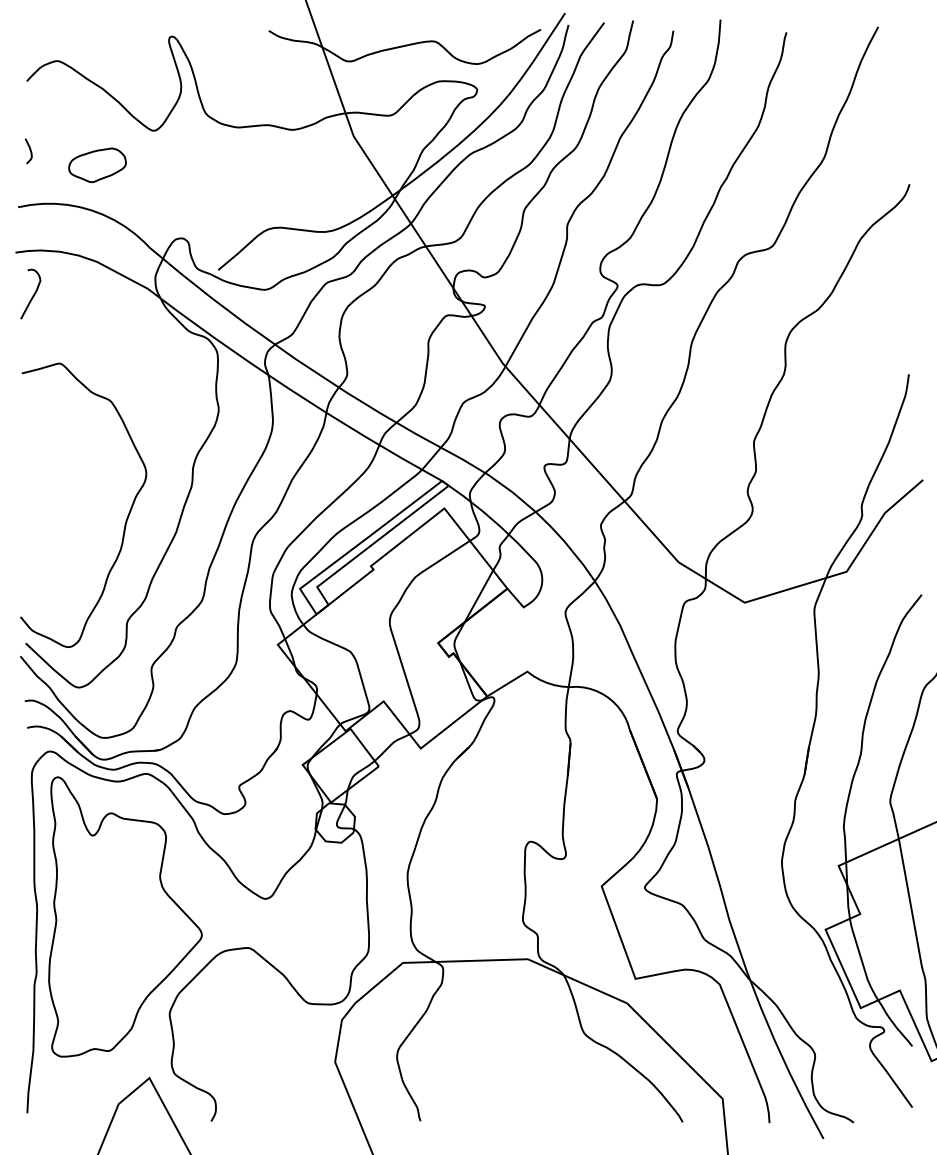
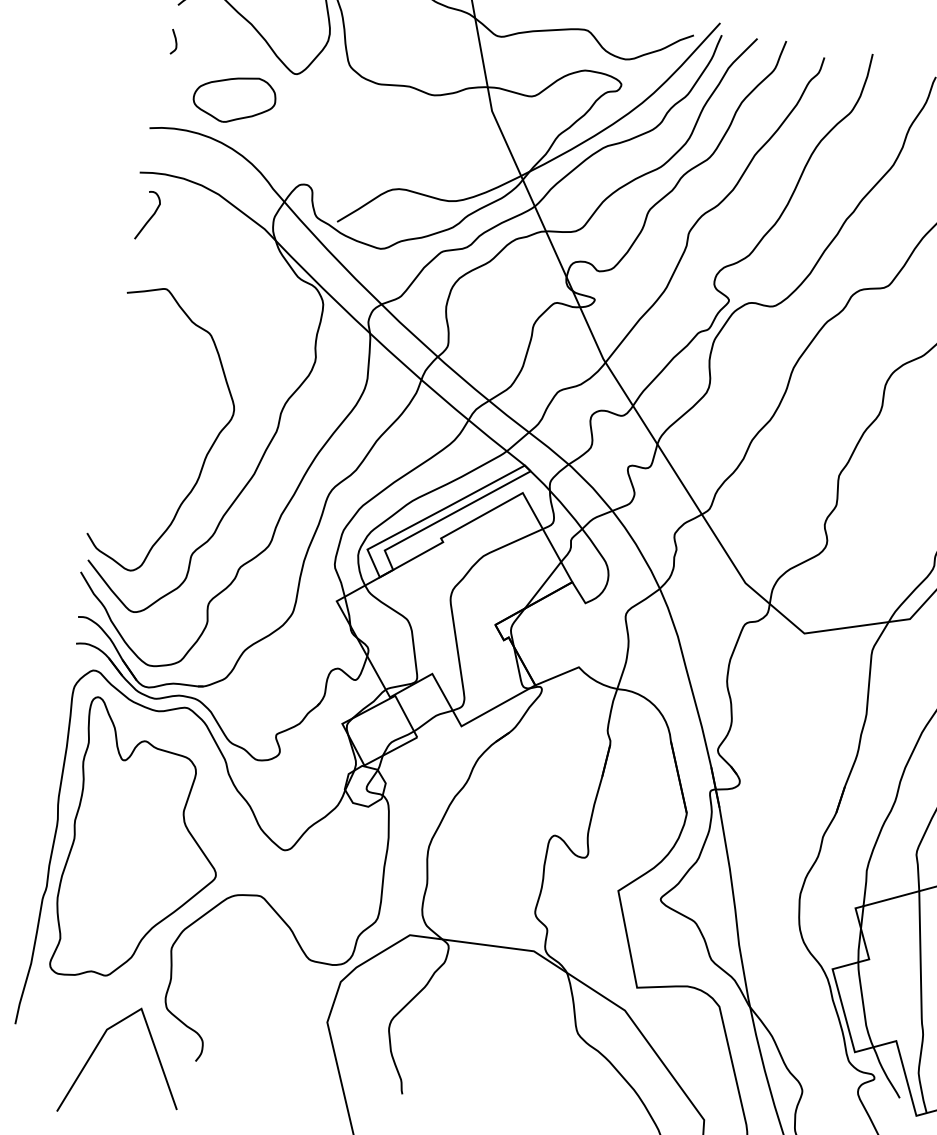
curve: (29, 150) -> (174, 41), moved
part: (97, 165) -> (234, 99), size x1.43

